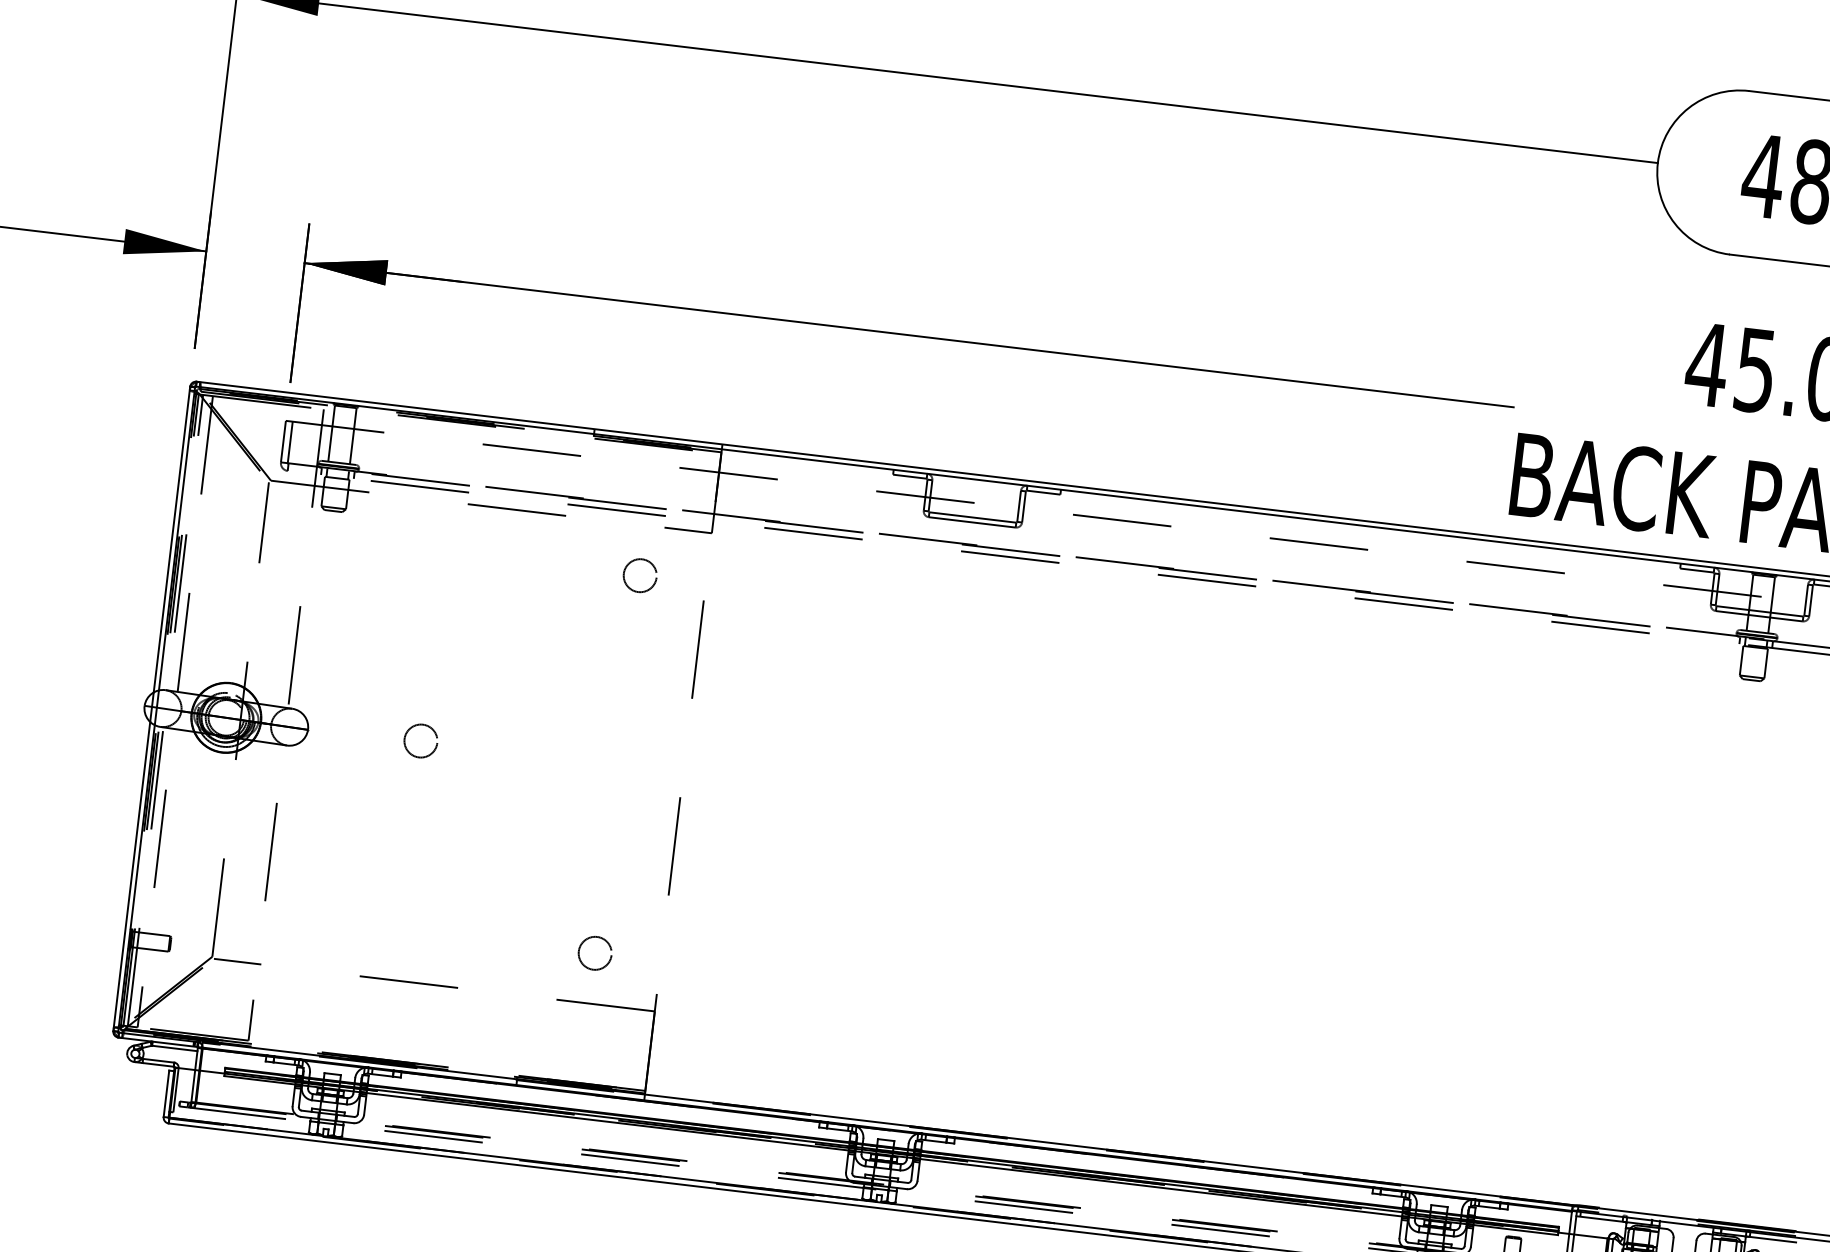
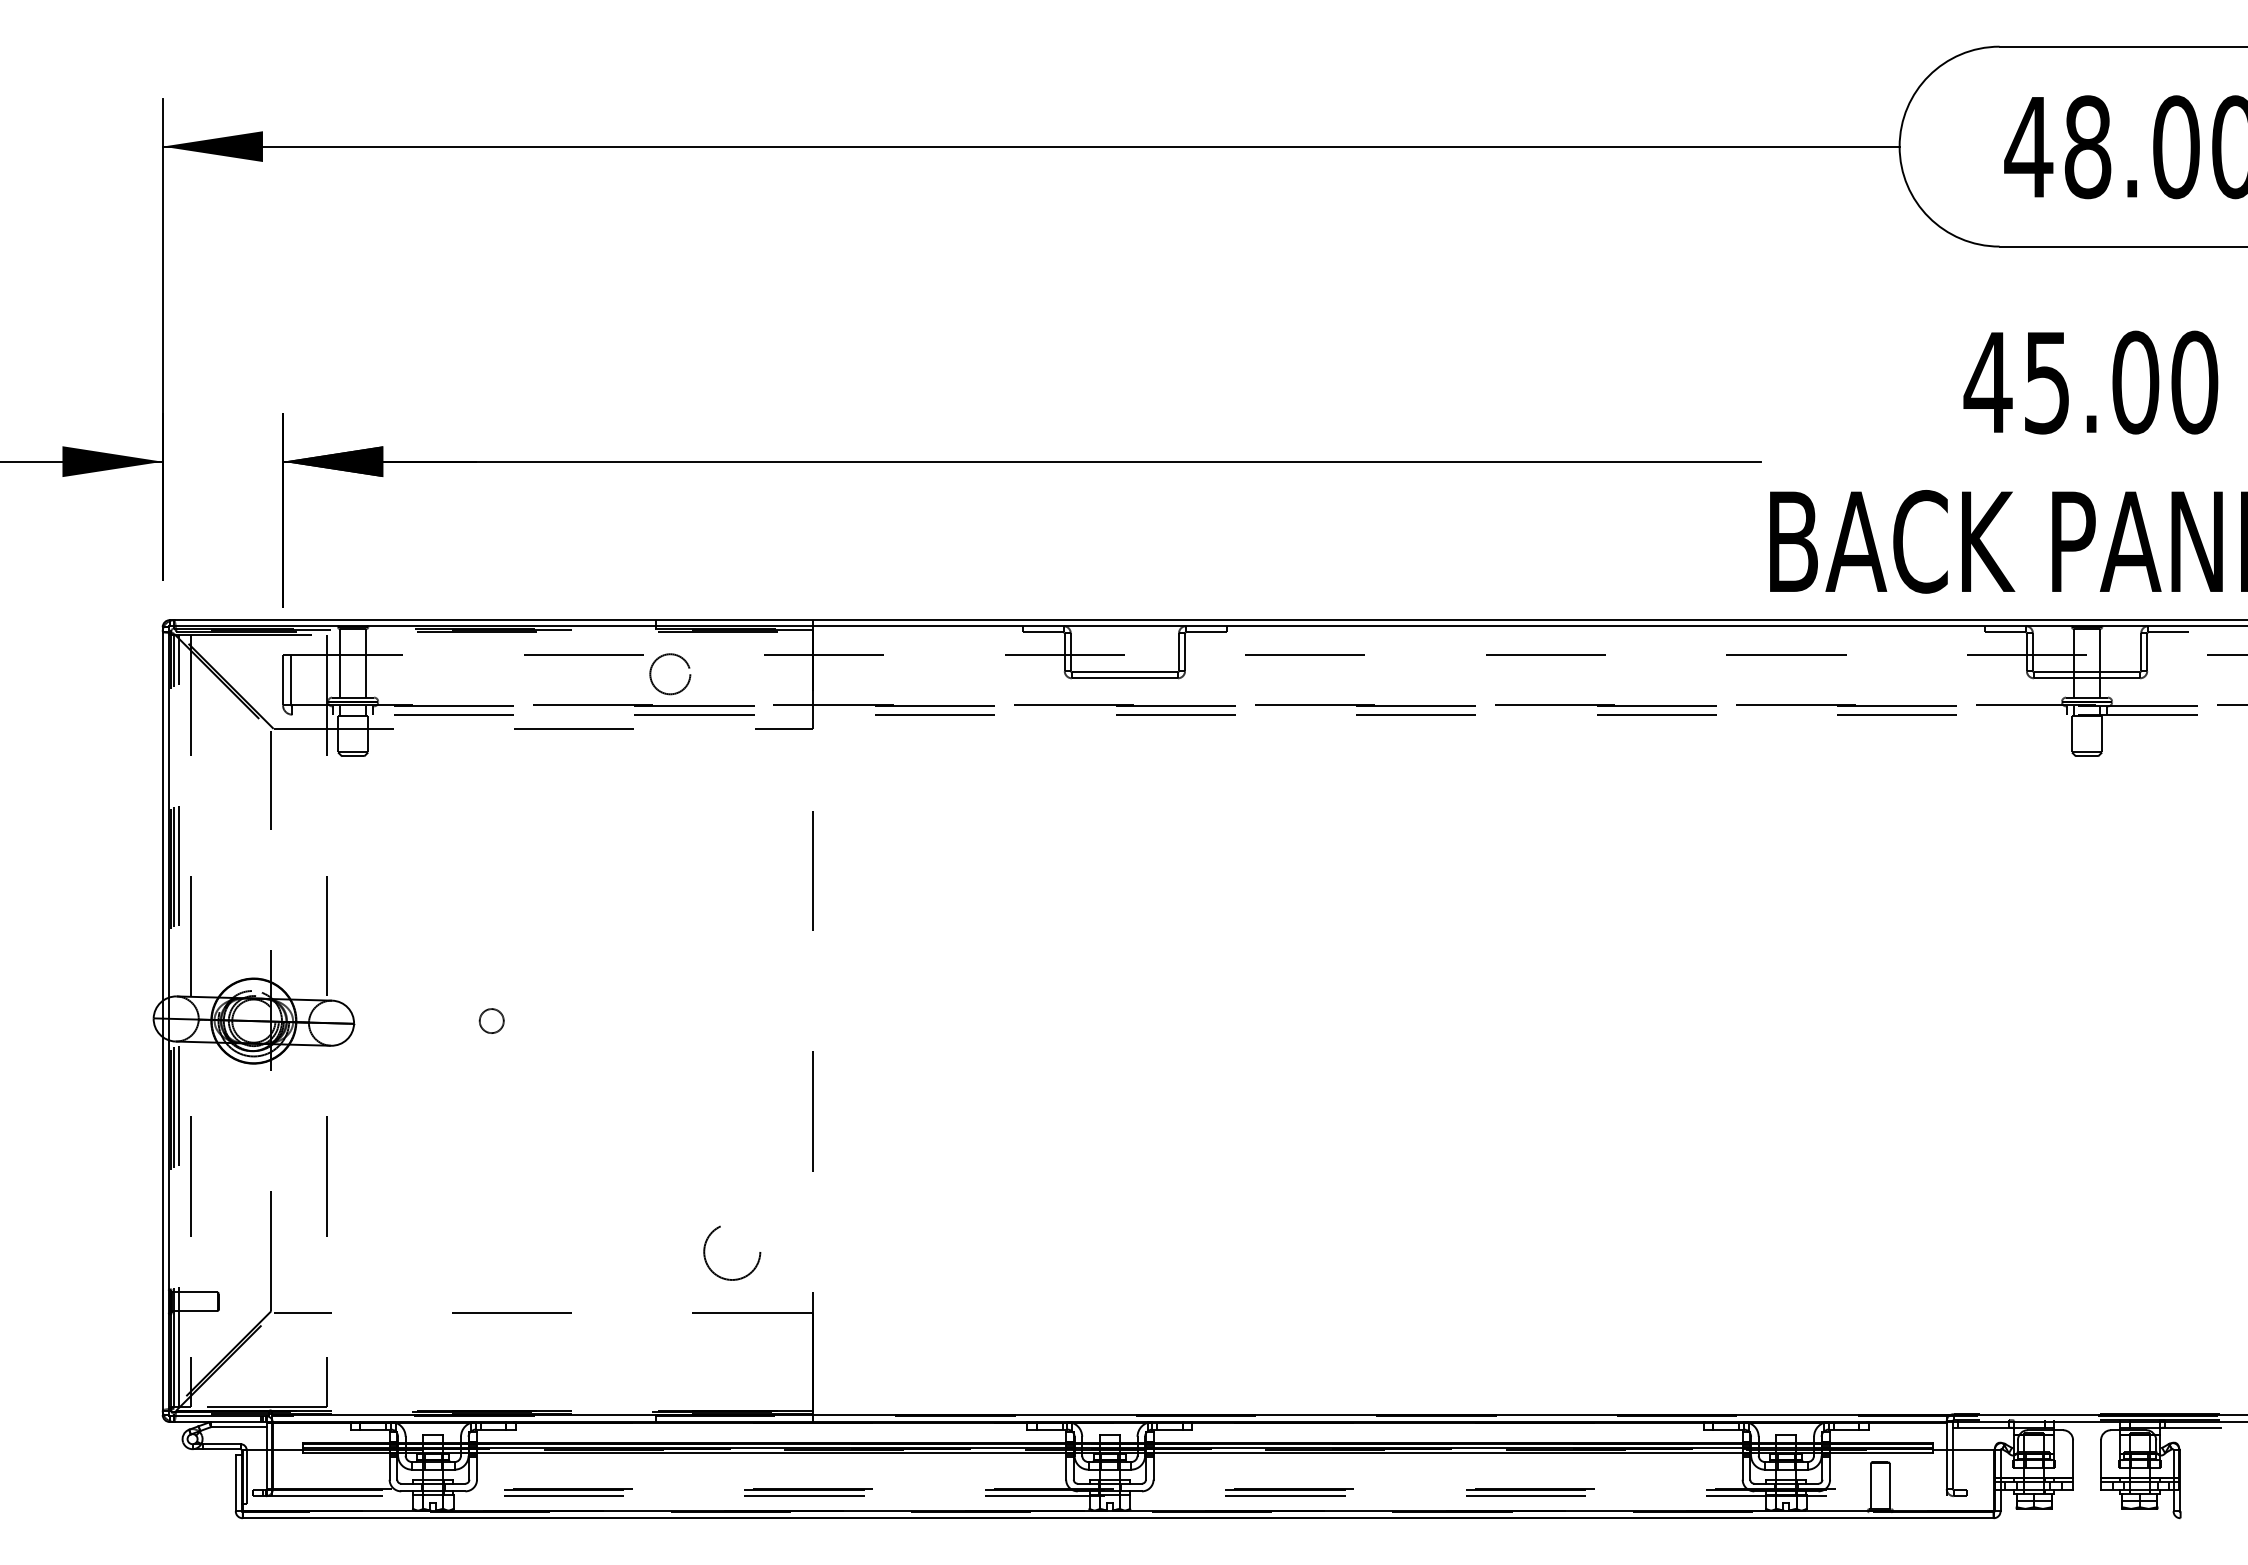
circle: (640, 575) -> (670, 674), moved
circle: (420, 741) -> (491, 1021), size x0.6
circle: (595, 953) -> (732, 1251), size x1.4

